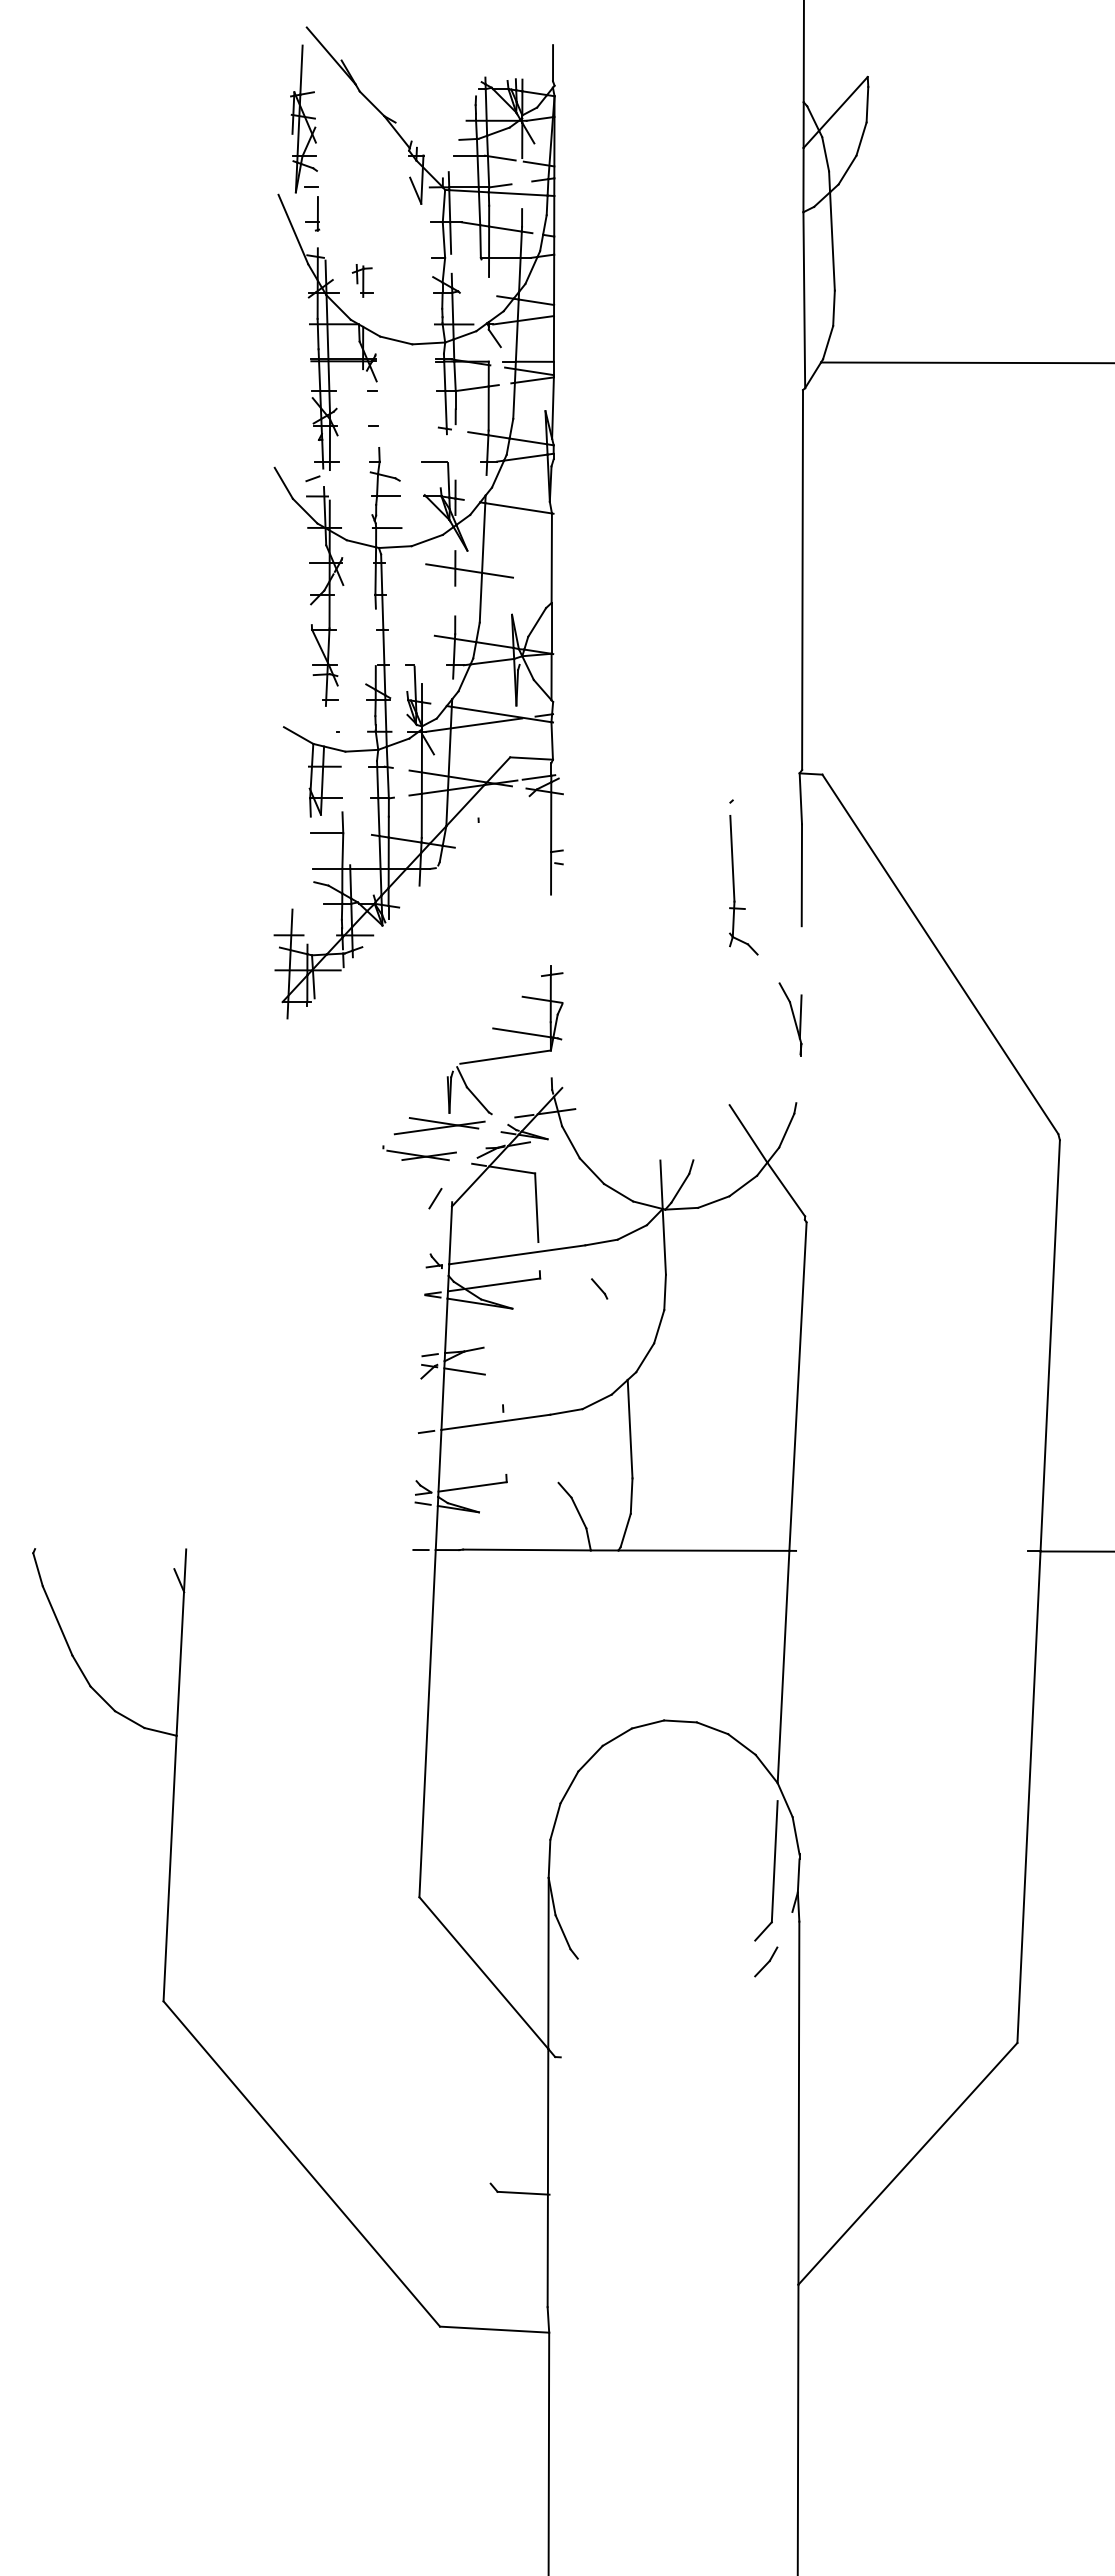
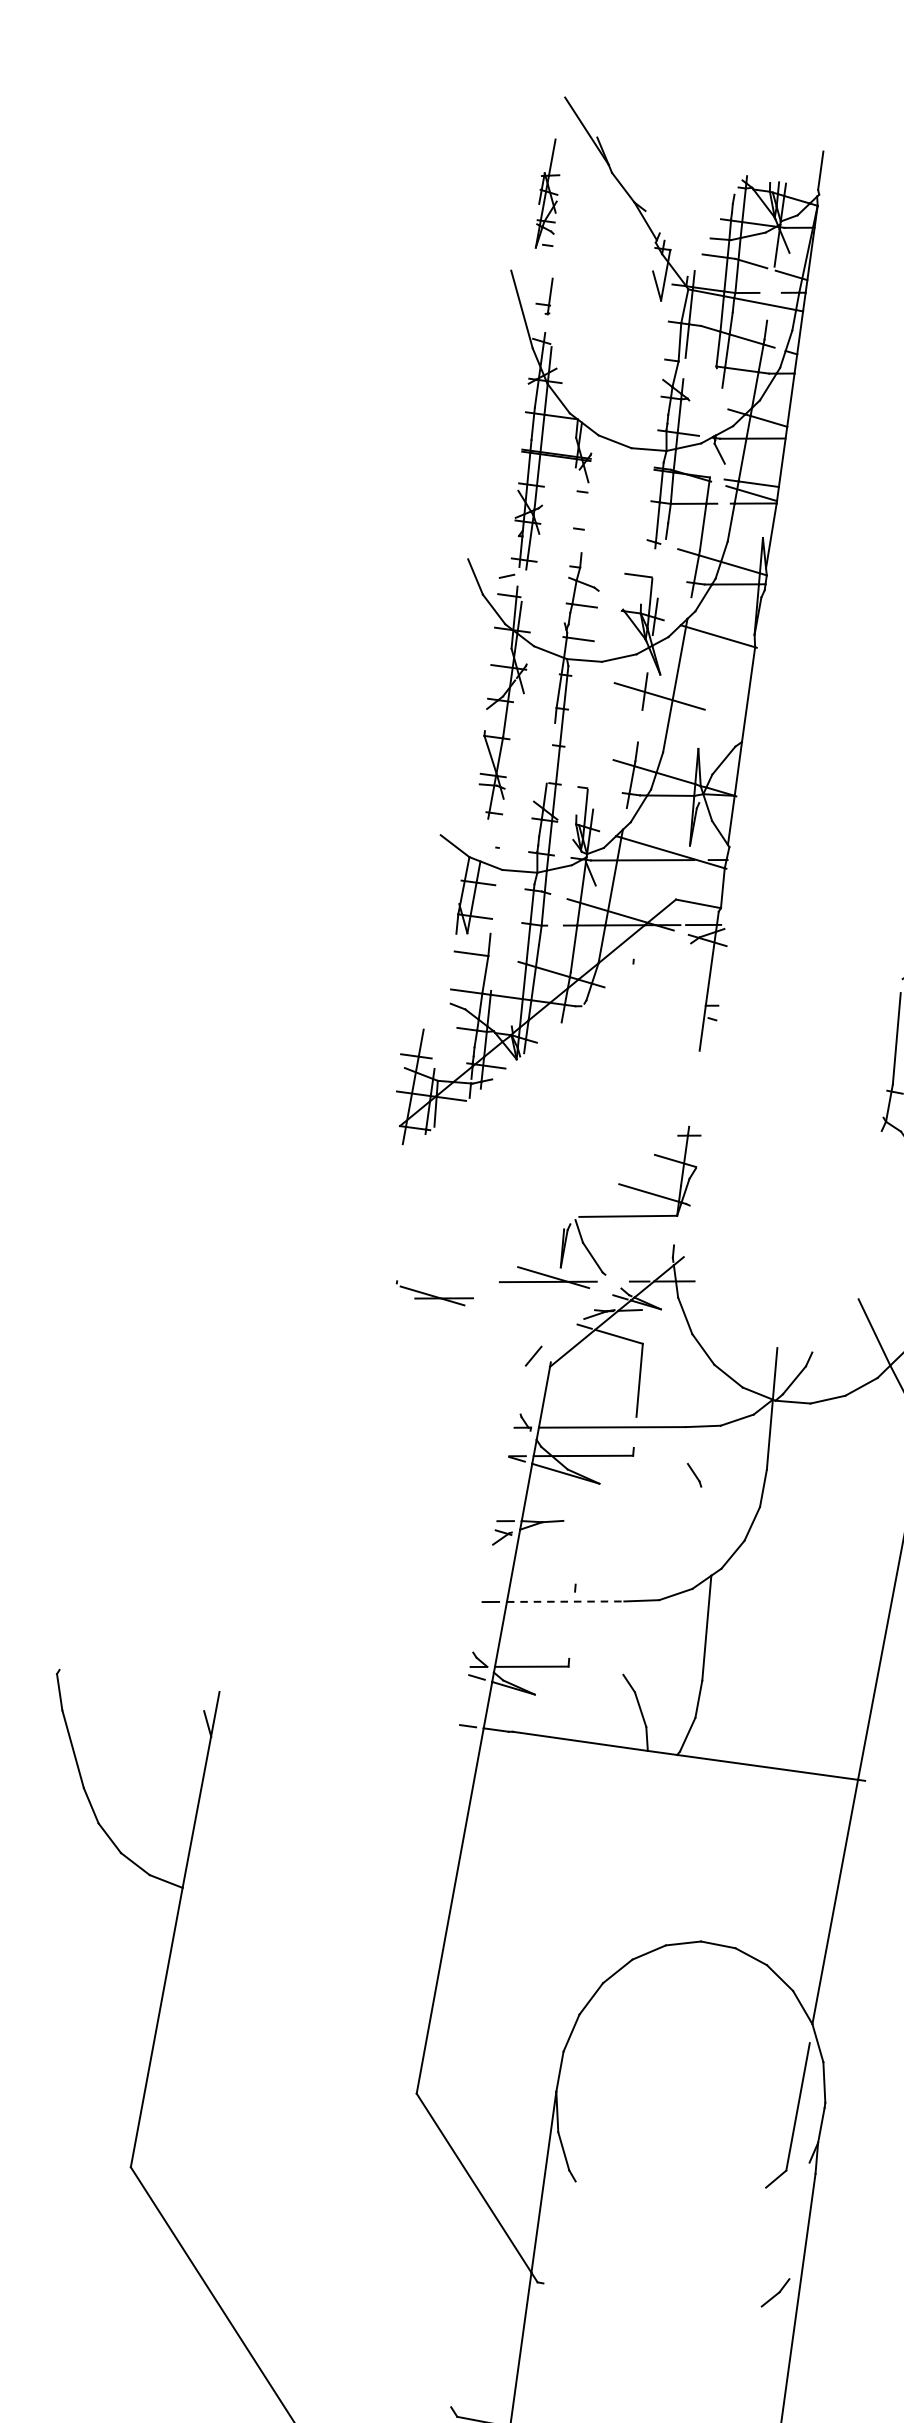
part: (304, 118) -> (549, 193), size x0.7
part: (362, 280) -> (587, 373), removed
part: (419, 1153) -> (434, 1294), moved
line: (464, 1371) -> (539, 1543), removed
line: (495, 1422) -> (565, 1601), solid -> dashed
part: (766, 1961) -> (775, 2292), moved

